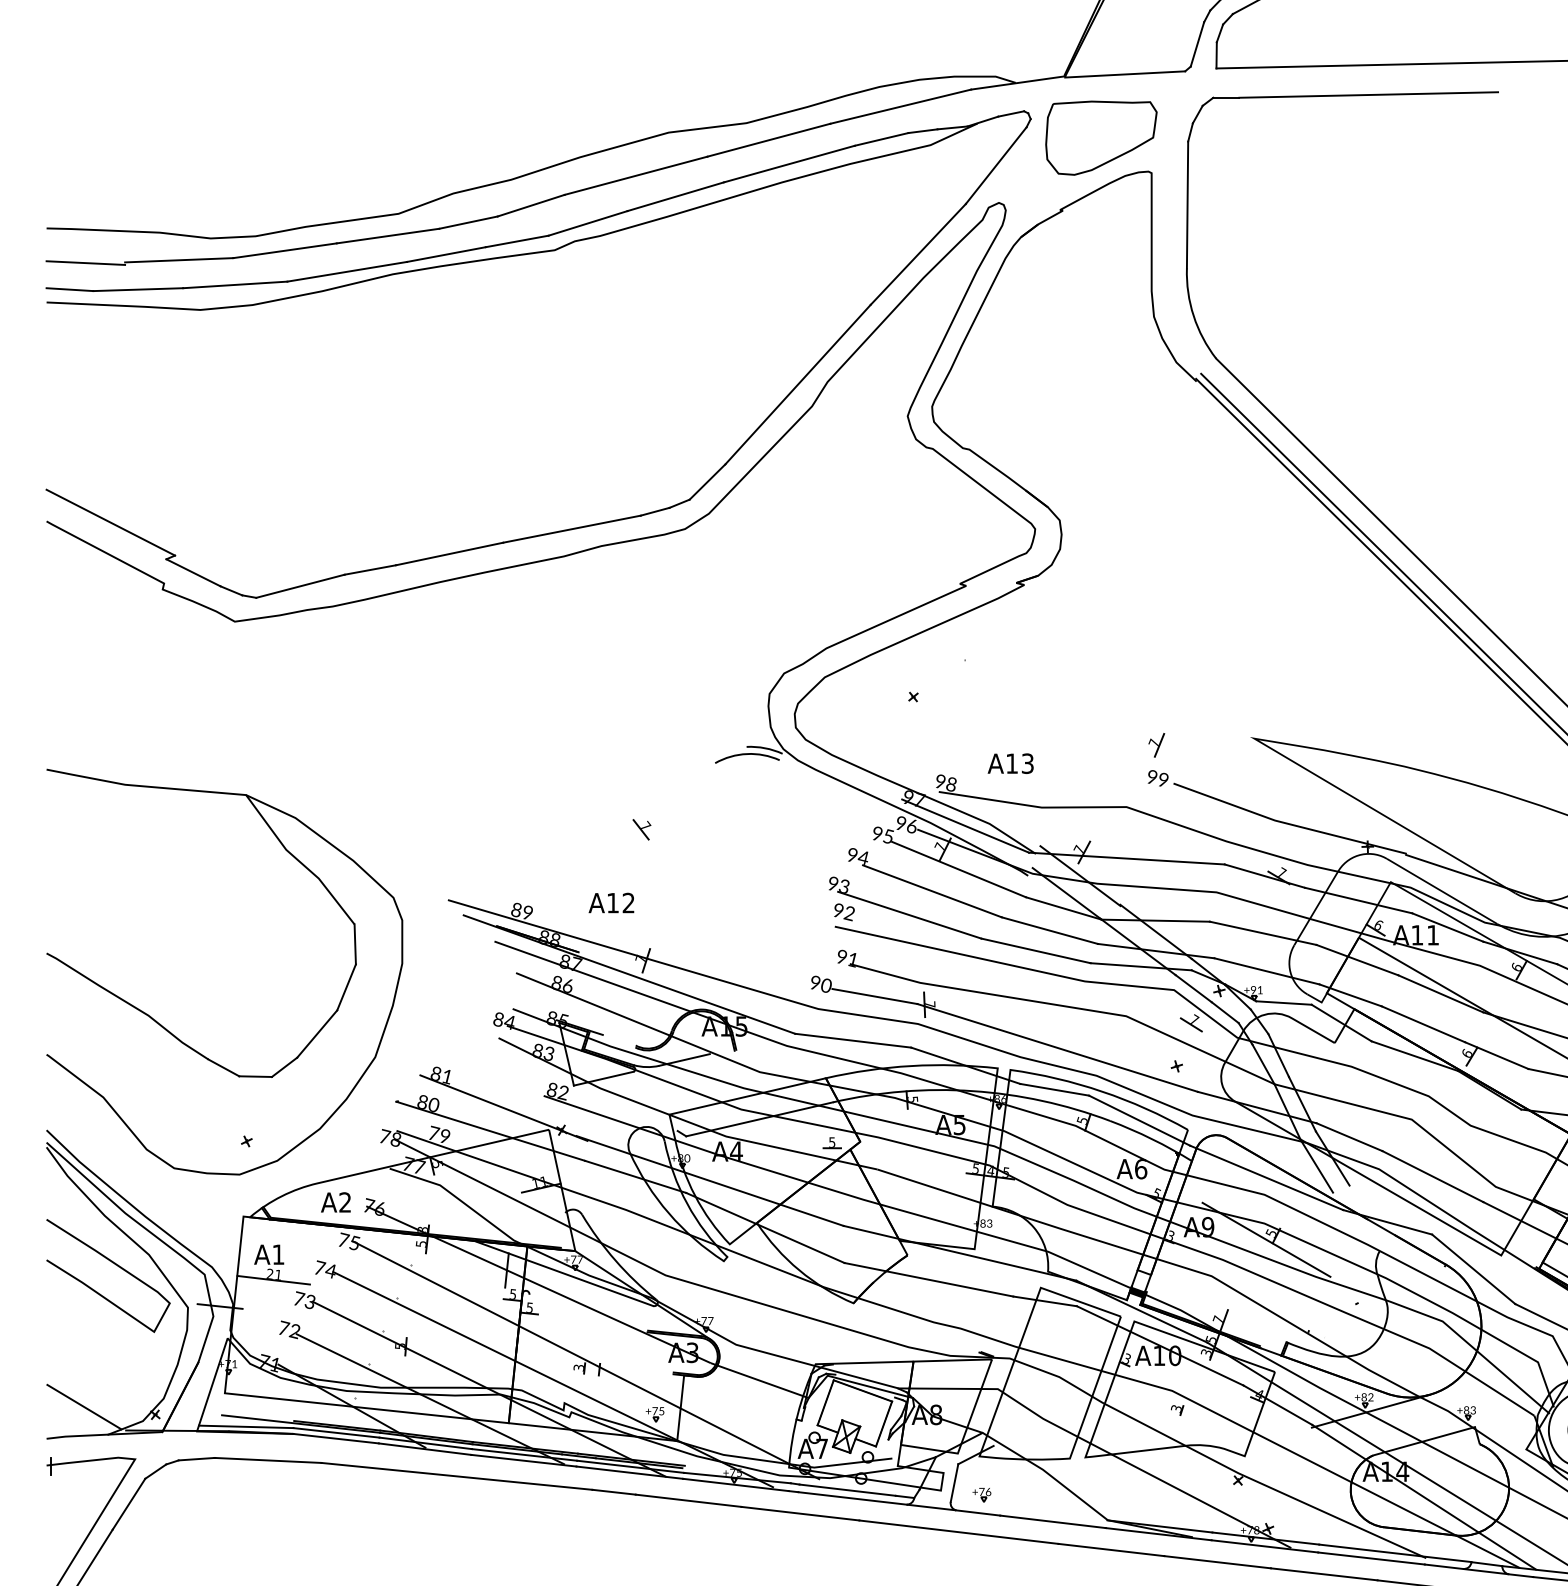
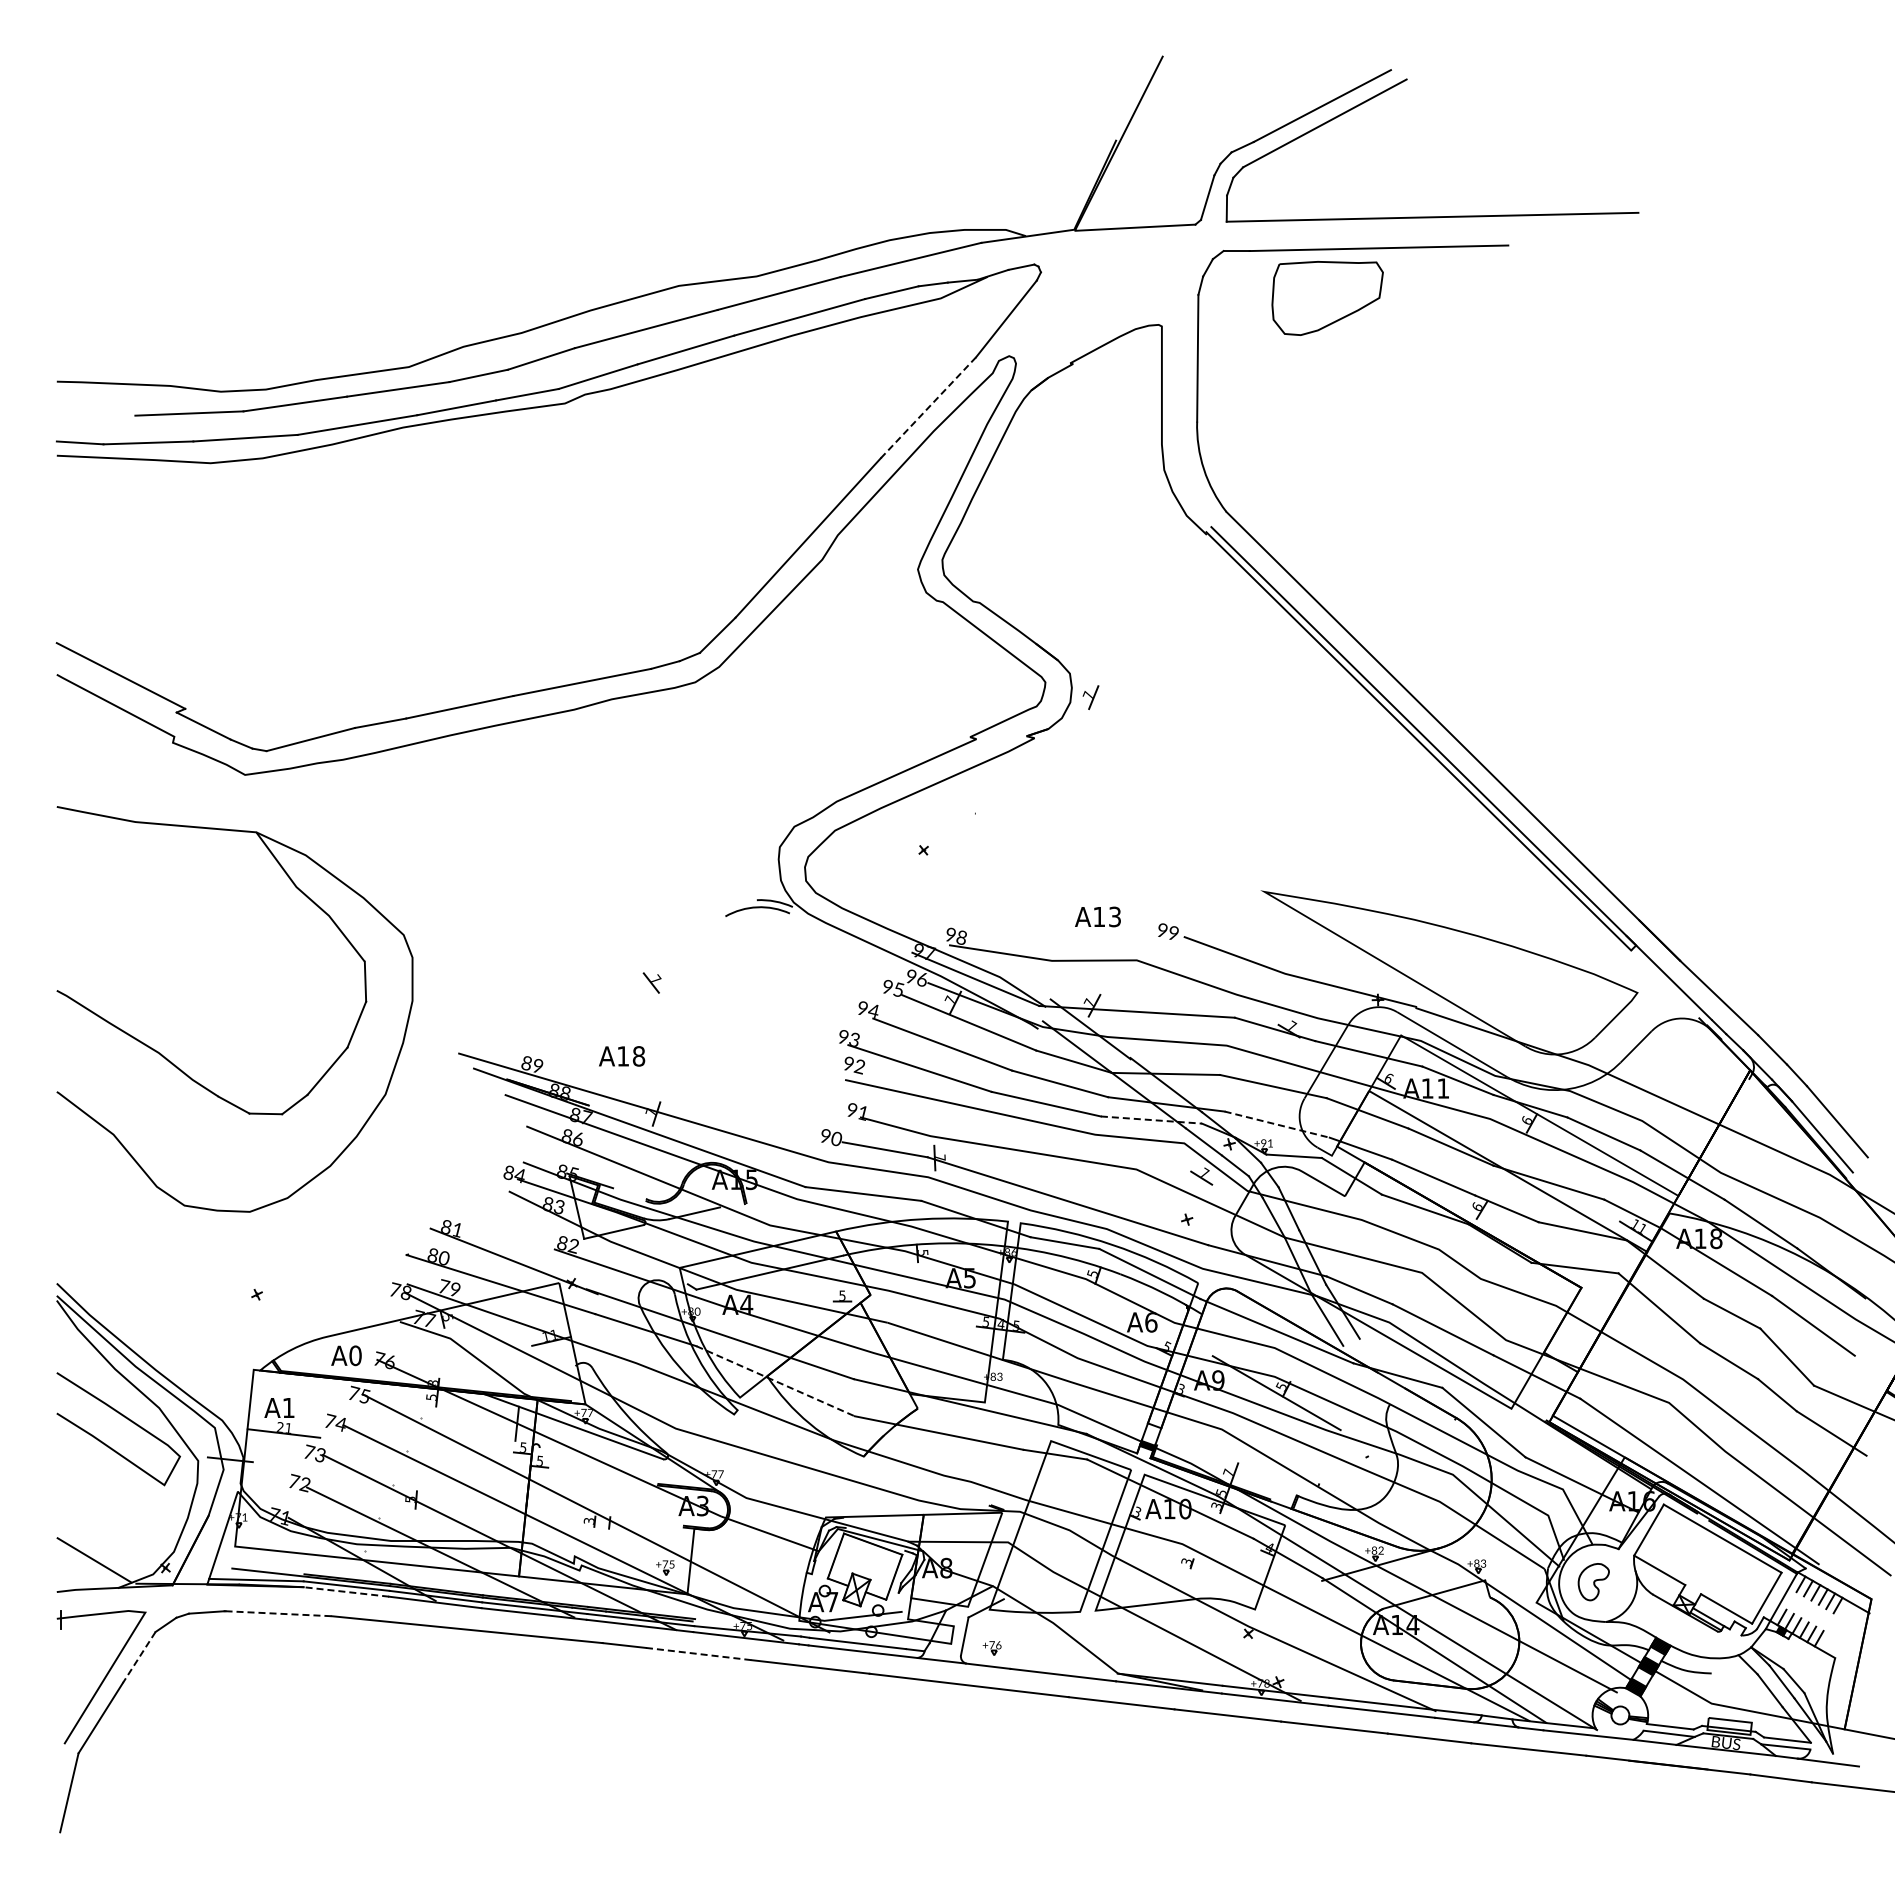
part: (1101, 138) -> (1327, 298), moved
line: (918, 255) -> (928, 408), solid -> dashed
line: (85, 263) -> (95, 416), removed
part: (1156, 745) -> (1090, 697), moved
text: (1010, 763) -> (1097, 916), moved
text: (628, 903) -> (638, 1056), A12 -> A18
line: (1141, 967) -> (1151, 1120), solid -> dashed
line: (1267, 971) -> (1277, 1124), solid -> dashed
part: (175, 1035) -> (185, 1072), moved
text: (345, 1202) -> (355, 1355), A2 -> A0
line: (765, 1228) -> (775, 1381), solid -> dashed
line: (335, 1438) -> (345, 1591), solid -> dashed
line: (269, 1460) -> (279, 1613), solid -> dashed
line: (689, 1501) -> (699, 1654), solid -> dashed
line: (128, 1504) -> (138, 1657), solid -> dashed

